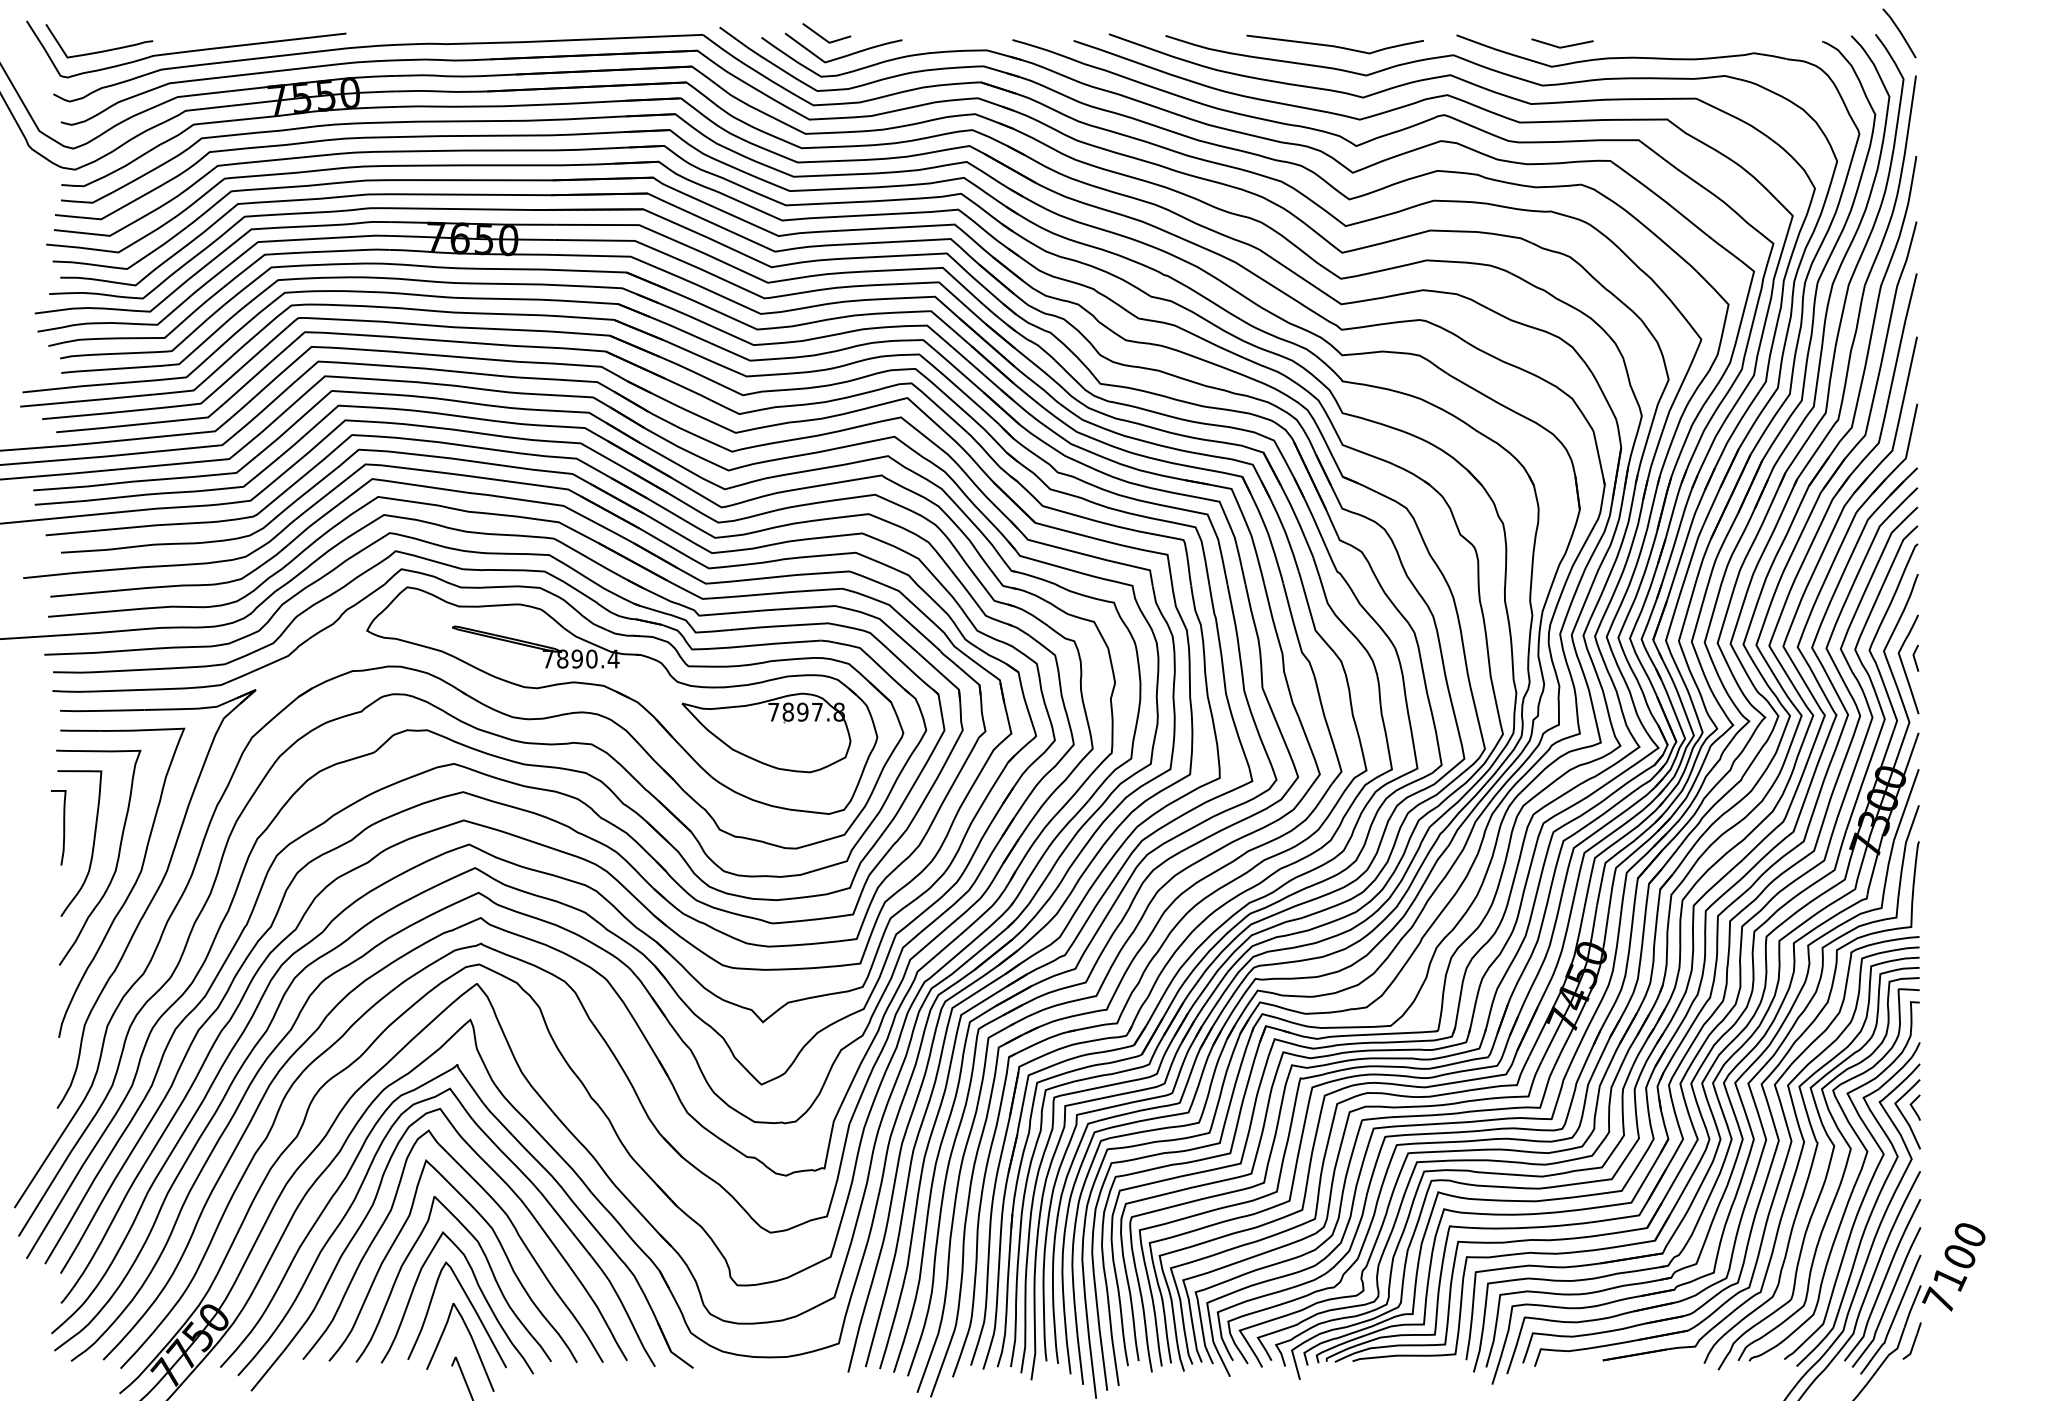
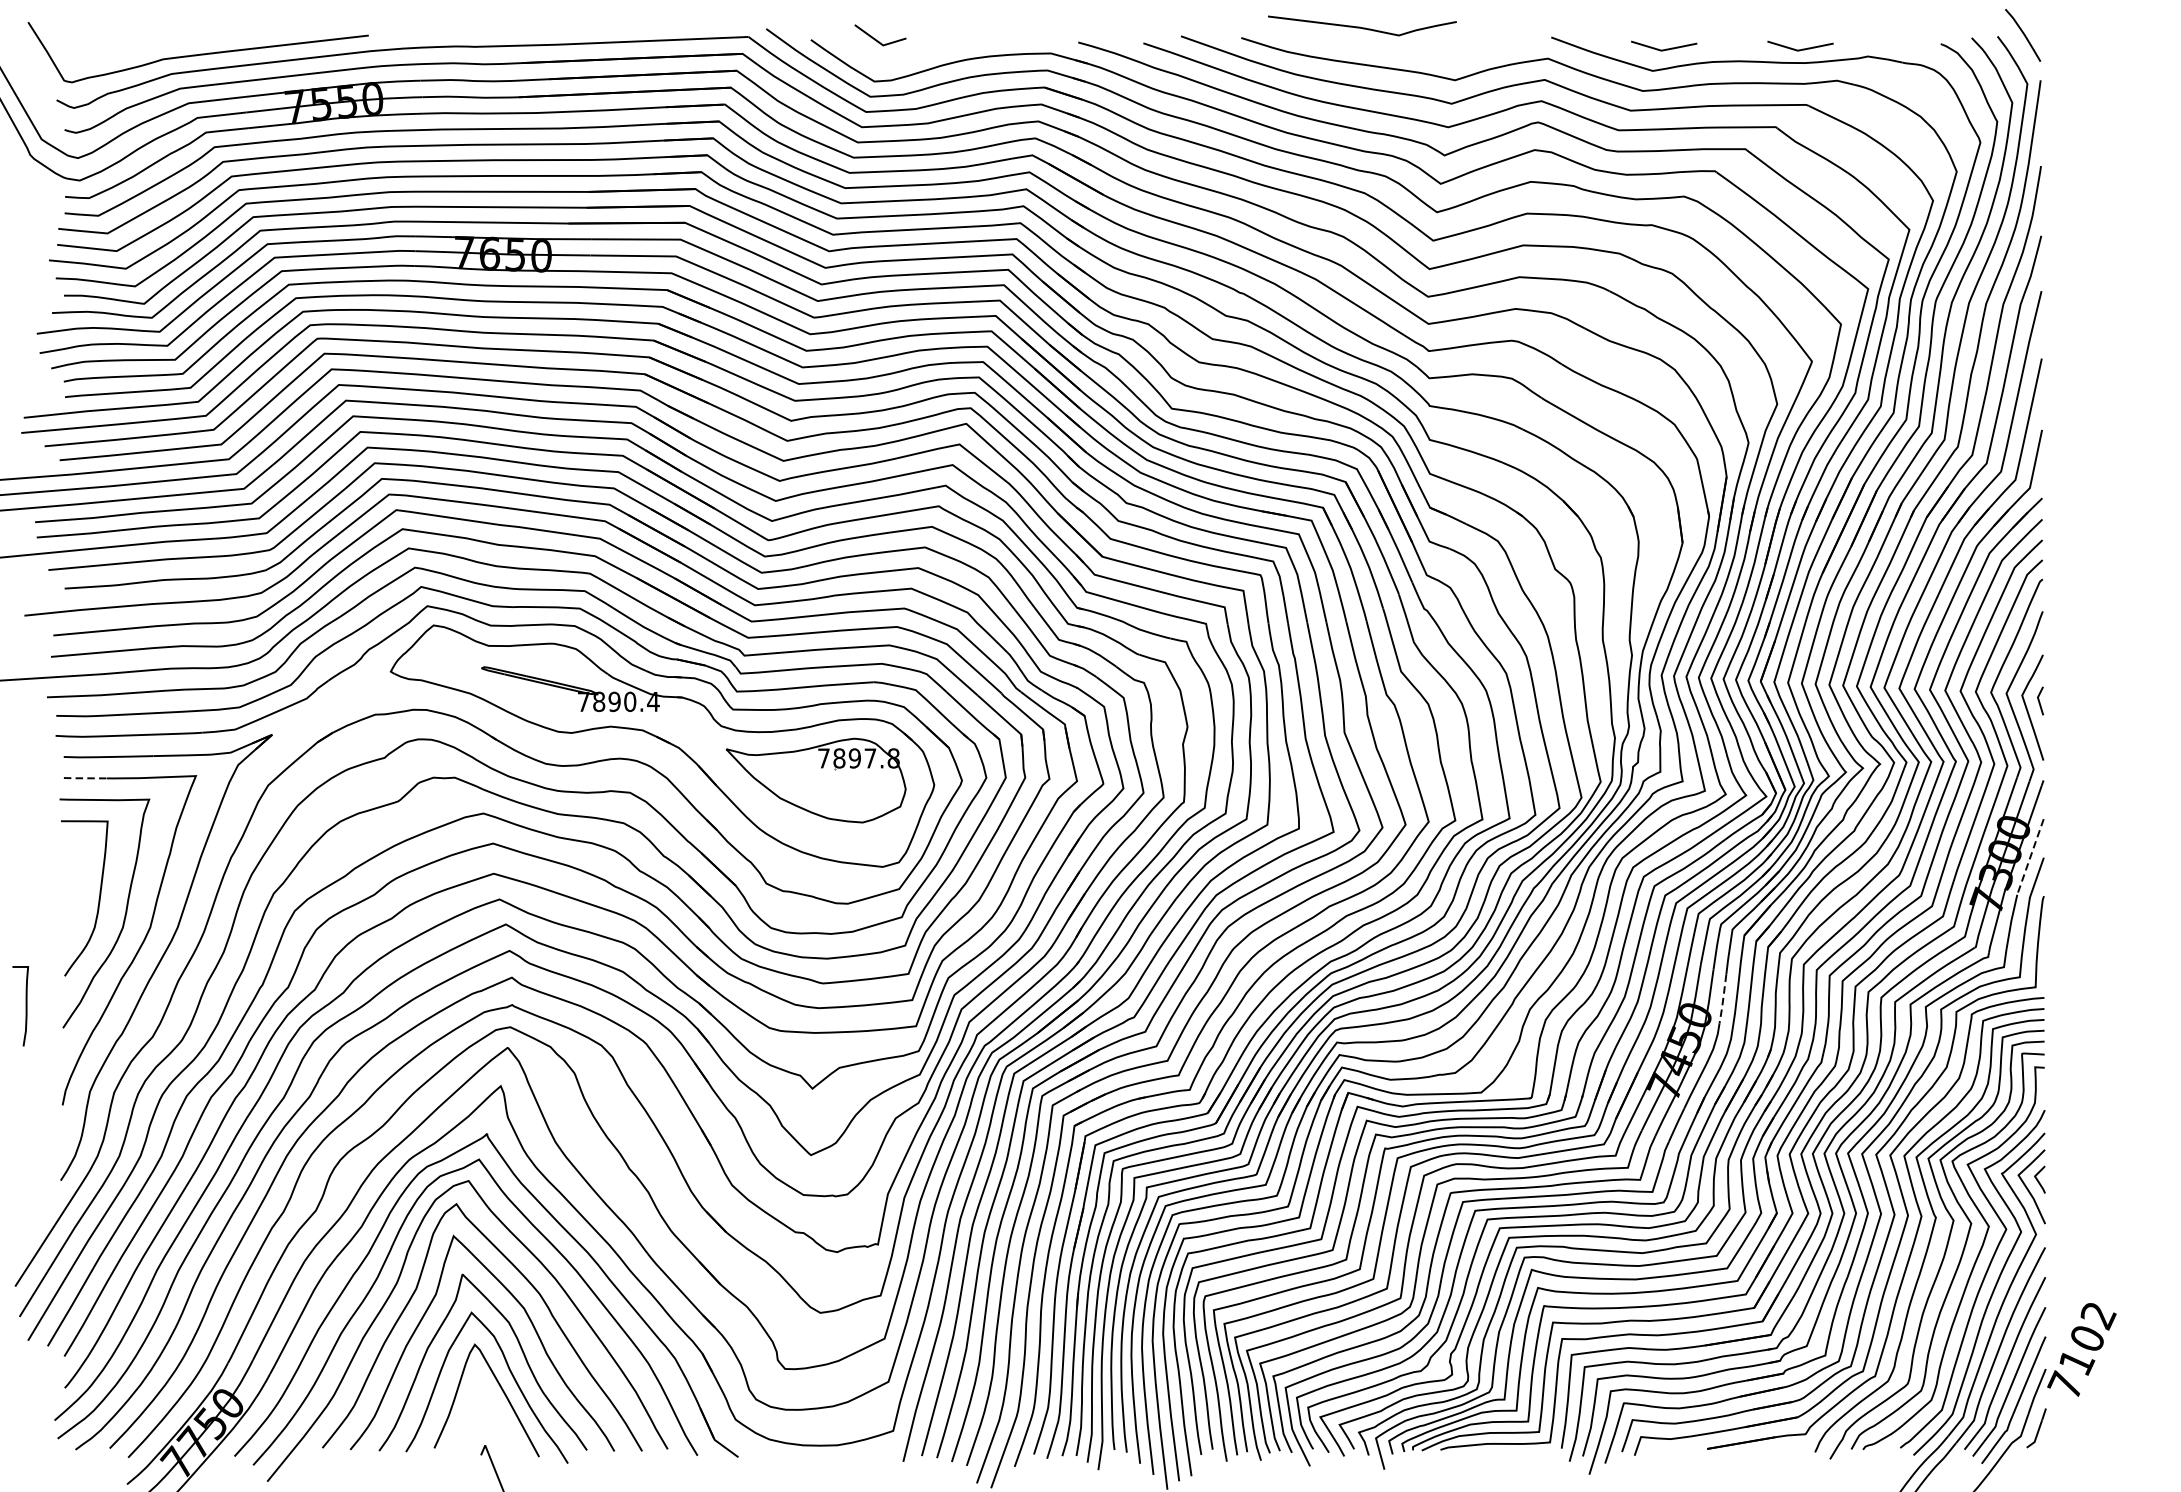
curve: (1334, 45) -> (1361, 26), moved
line: (1690, 46) -> (1800, 49), added
curve: (101, 50) -> (107, 53), removed
curve: (843, 55) -> (898, 58), removed
line: (79, 730) -> (84, 777), solid -> dashed
line: (1906, 805) -> (2030, 857), solid -> dashed
curve: (63, 827) -> (25, 1005), moved
line: (1617, 938) -> (1722, 999), solid -> dashed
text: (1970, 1236) -> (2098, 1316), 7100 -> 7102
curve: (472, 1342) -> (503, 1429), removed

